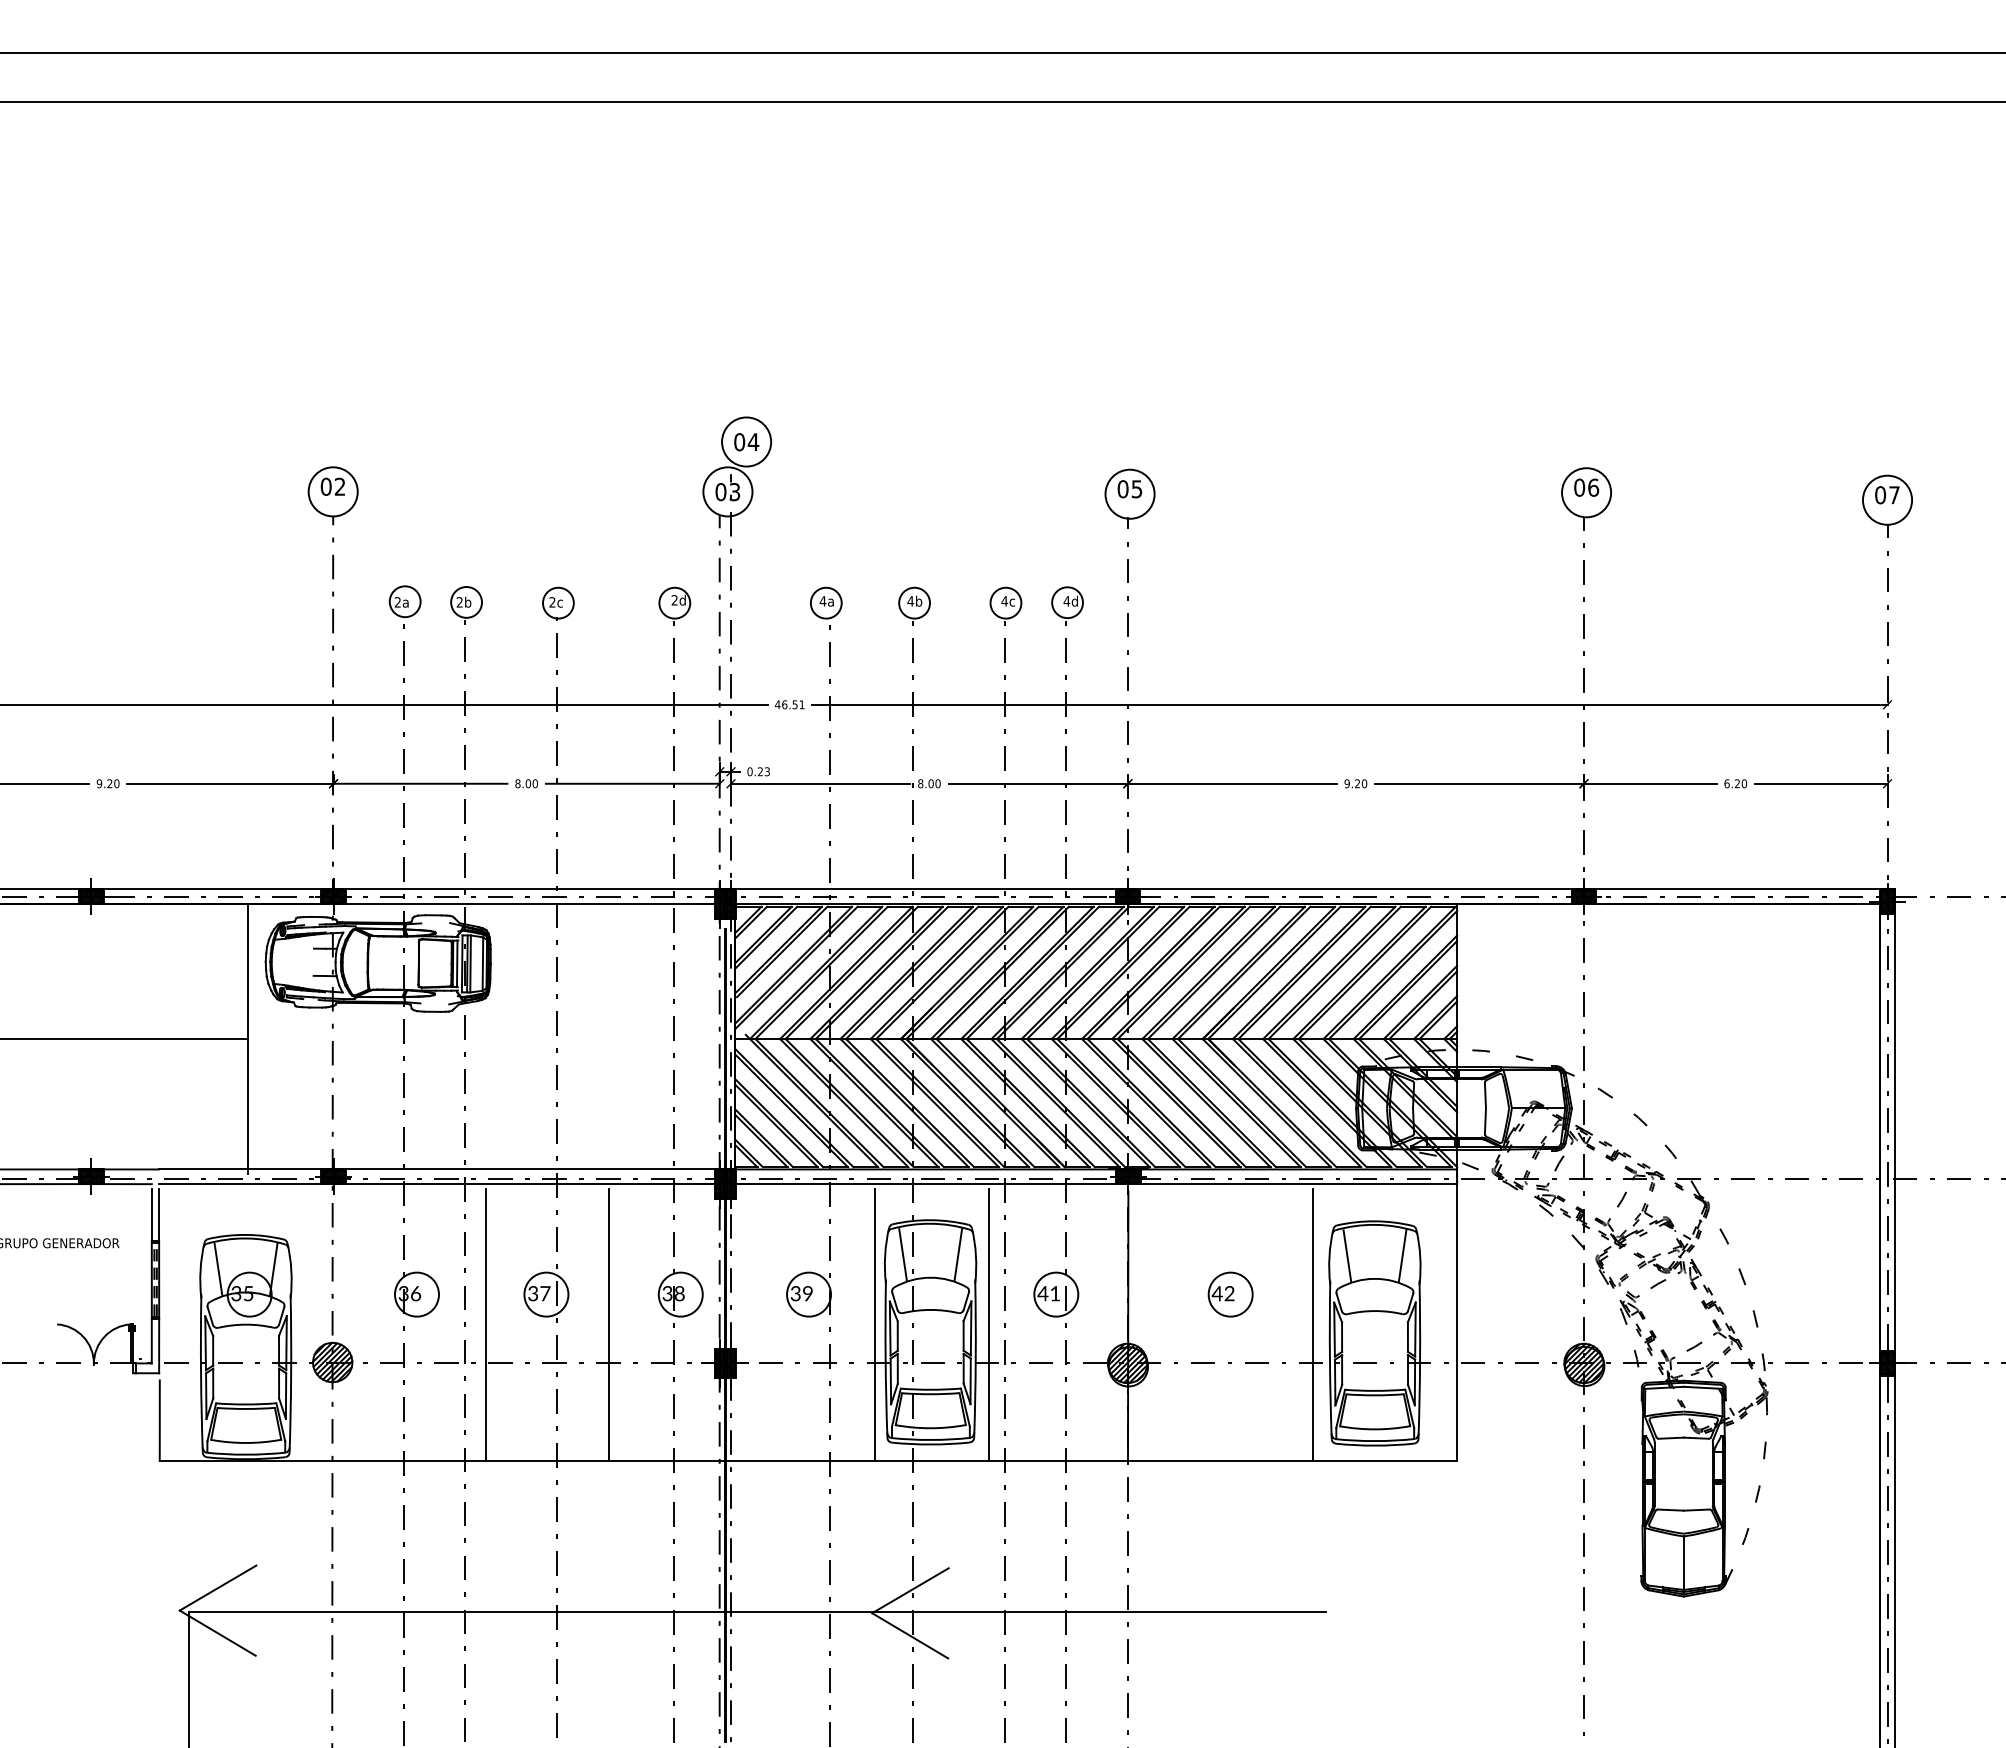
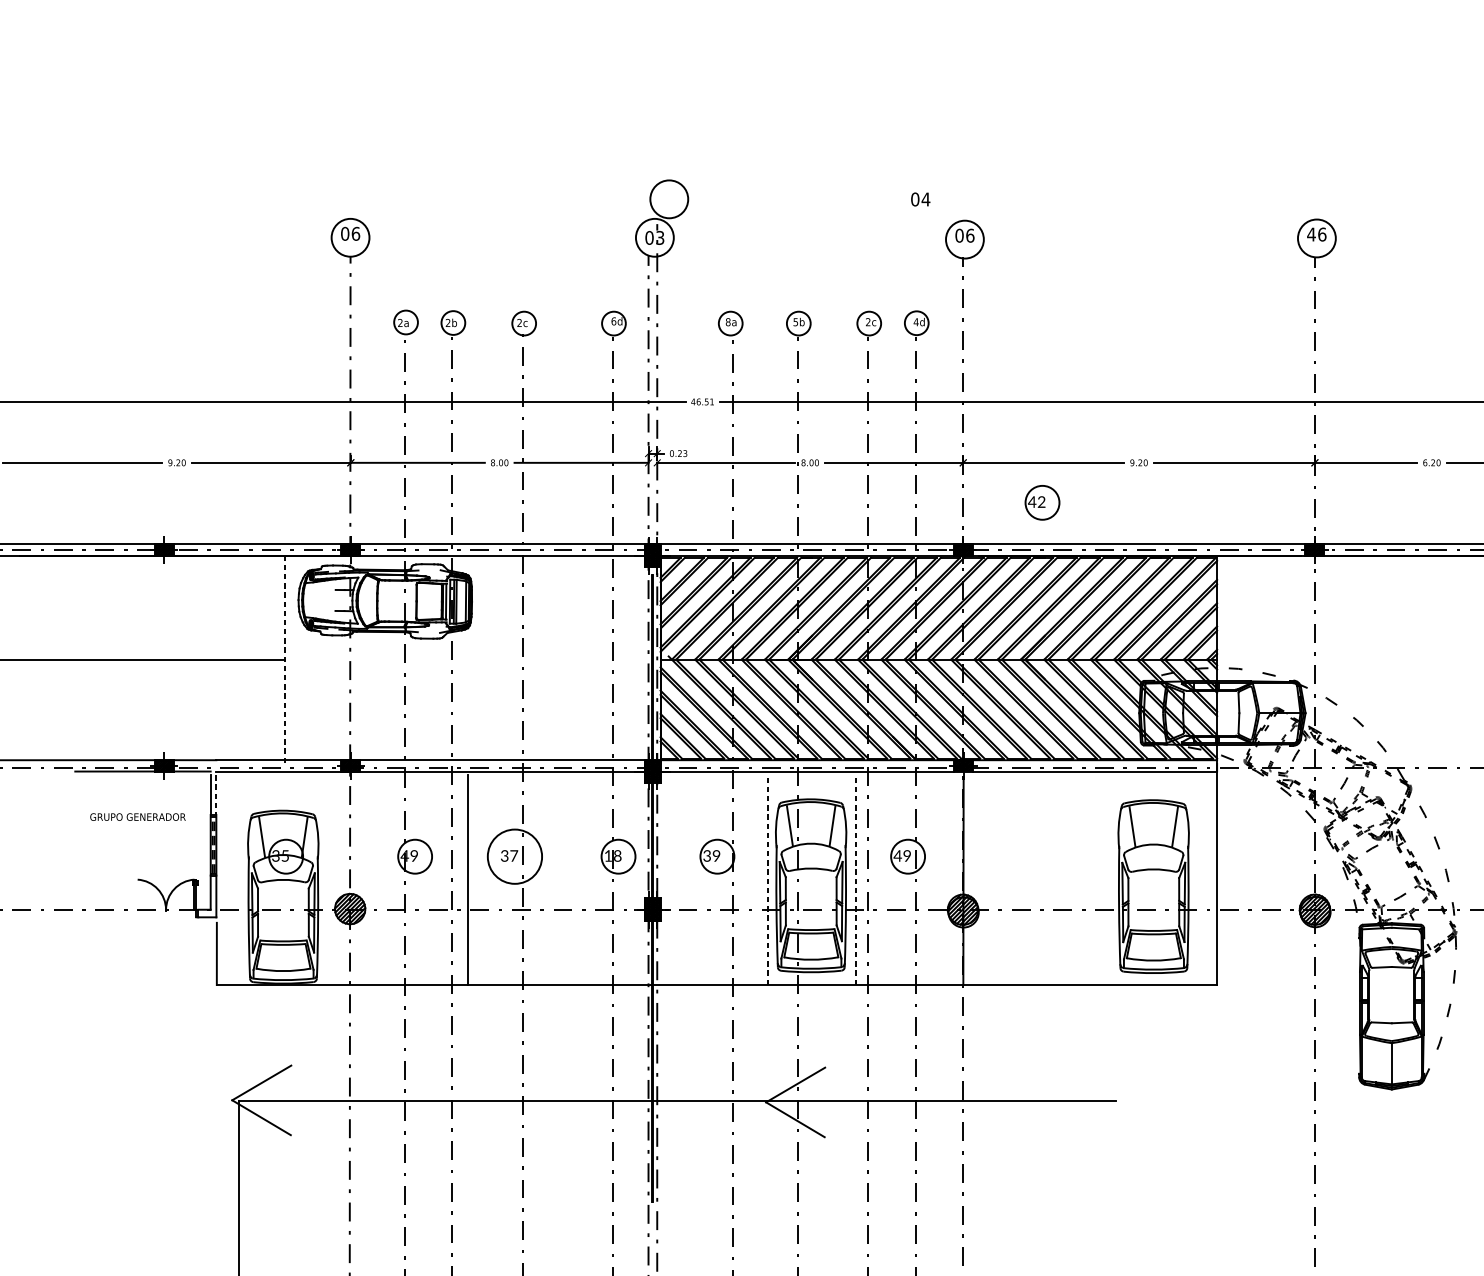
text: (746, 442) -> (920, 199), moved
text: (339, 486) -> (355, 233), 02 -> 06
text: (1579, 487) -> (1311, 234), 06 -> 46
text: (1136, 489) -> (969, 235), 05 -> 06
text: (674, 600) -> (613, 321), 2d -> 6d
text: (822, 601) -> (727, 322), 4a -> 8a
text: (910, 601) -> (795, 322), 4b -> 5b
text: (1004, 601) -> (868, 322), 4c -> 2c
line: (248, 1039) -> (285, 660), solid -> dashed
line: (159, 1214) -> (216, 794), solid -> dashed
text: (409, 1293) -> (409, 855), 36 -> 49
text: (667, 1293) -> (608, 855), 38 -> 18
text: (1054, 1293) -> (906, 855), 41 -> 49
circle: (546, 1294) -> (515, 856), size x1.6
part: (1230, 1294) -> (1042, 502), moved
line: (608, 1324) -> (562, 879), removed
line: (874, 1324) -> (767, 879), solid -> dashed
line: (989, 1324) -> (856, 879), solid -> dashed
line: (1312, 1324) -> (1105, 879), removed

